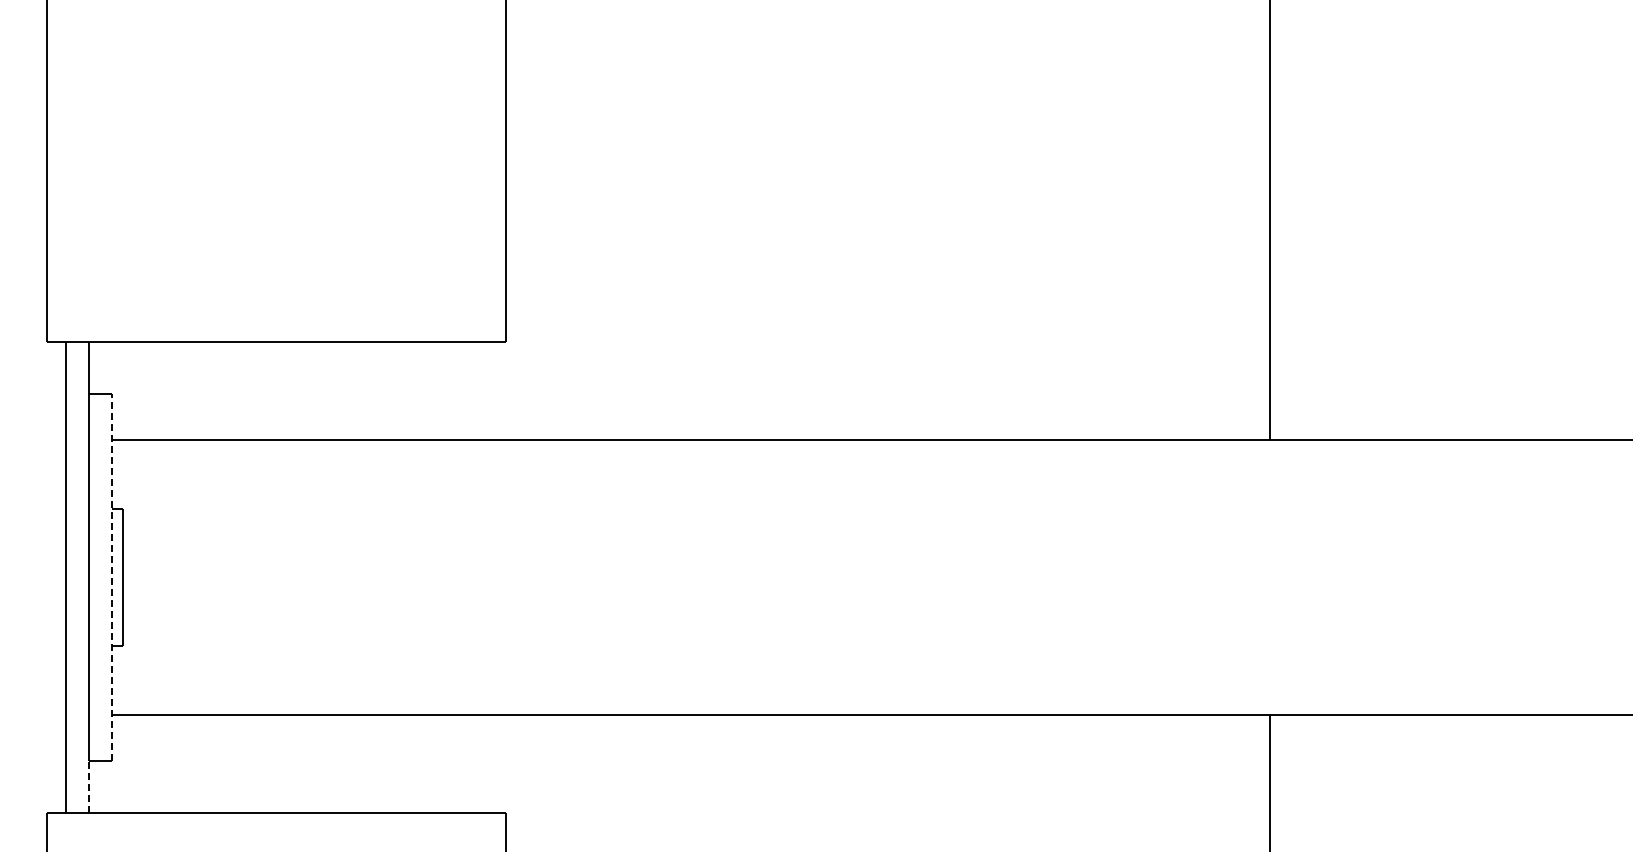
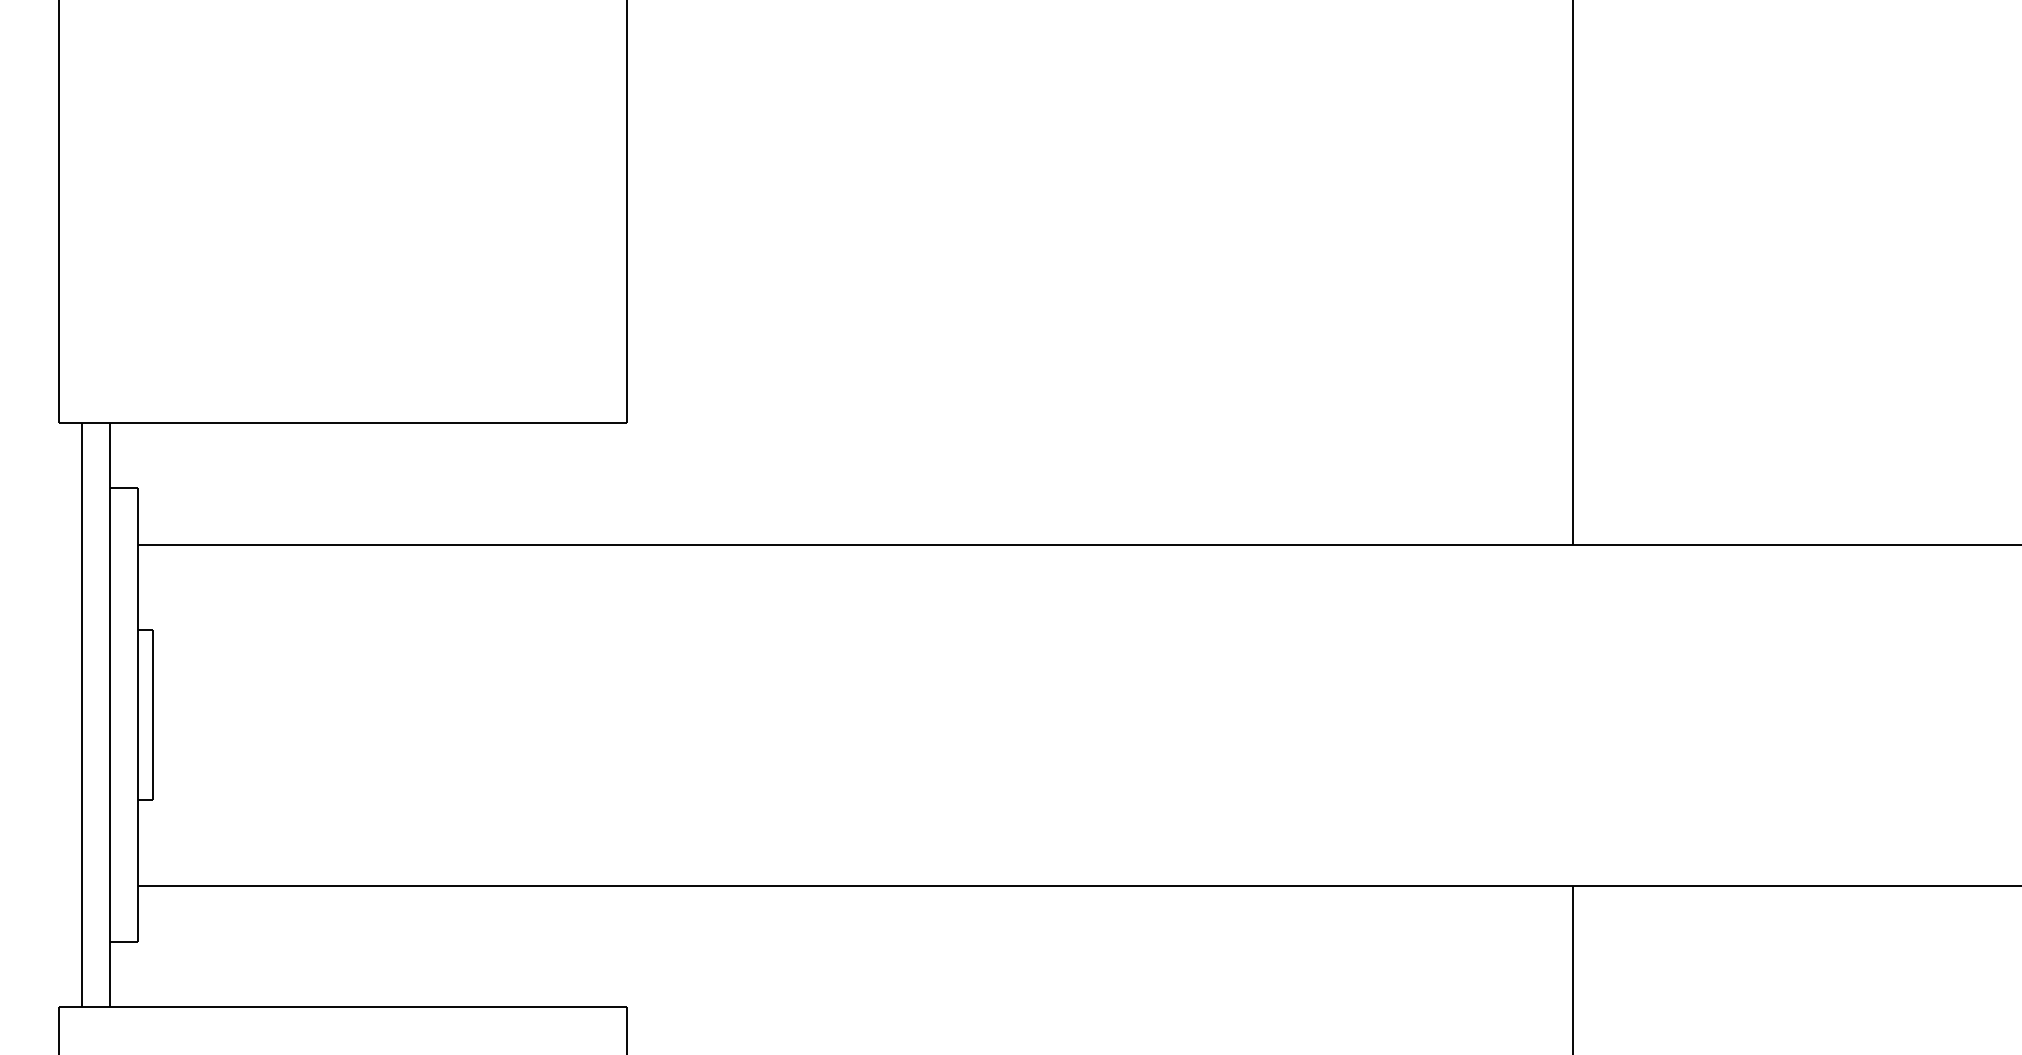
line: (111, 577) -> (138, 715), dashed -> solid
line: (88, 786) -> (109, 973), dashed -> solid

